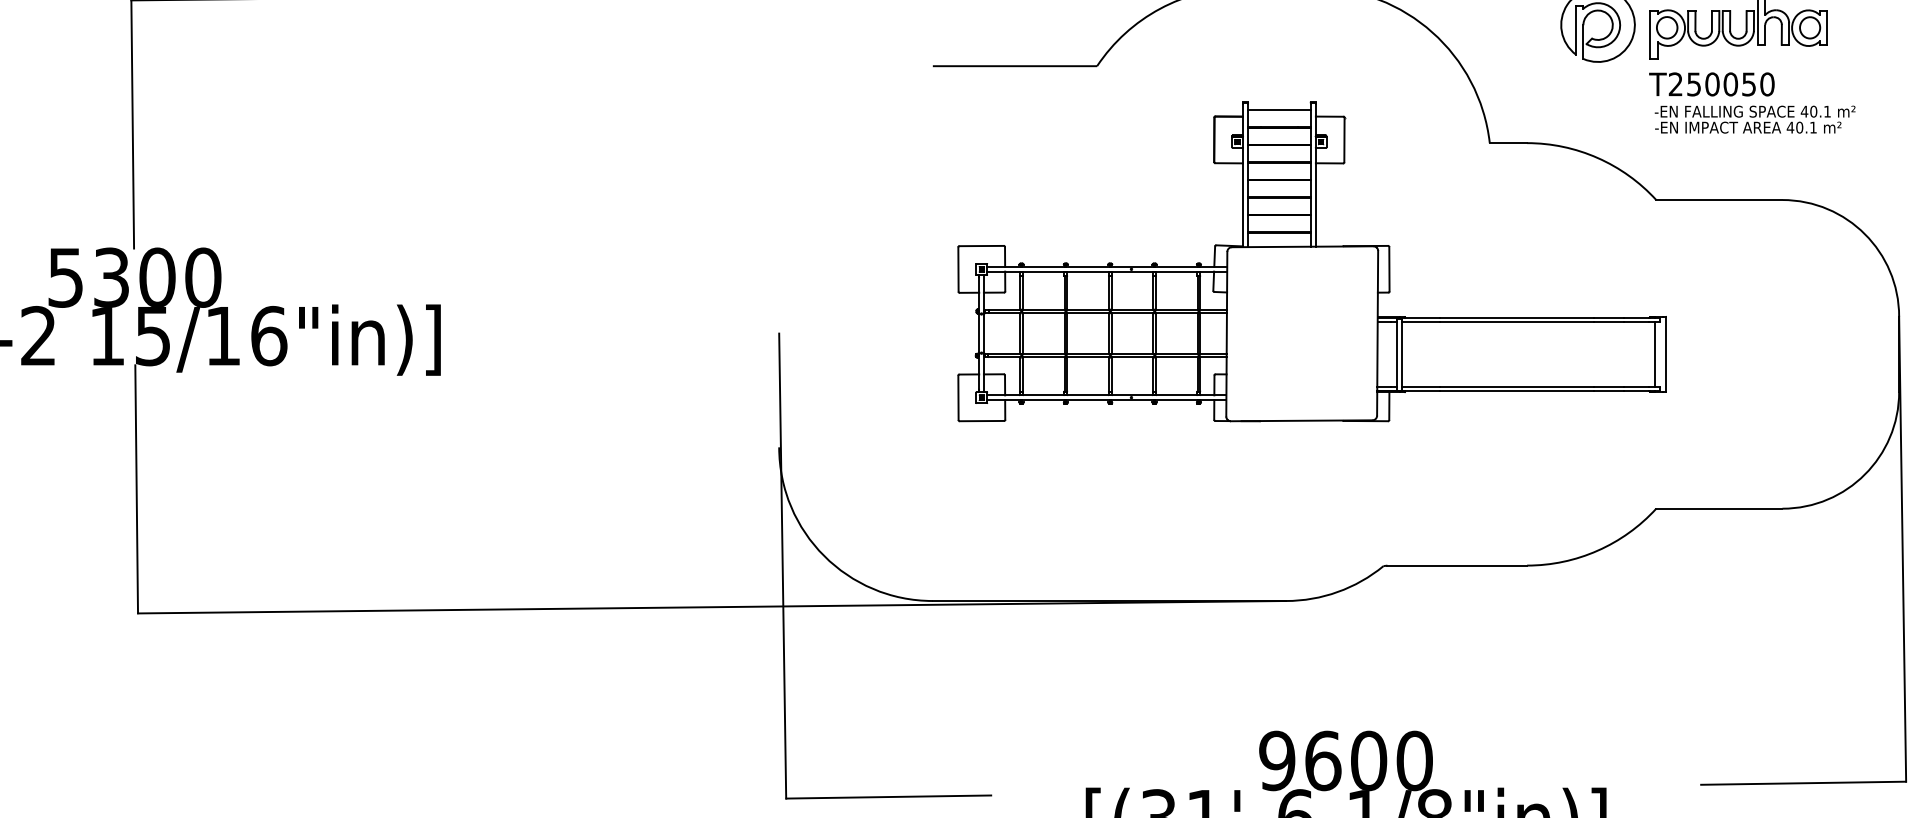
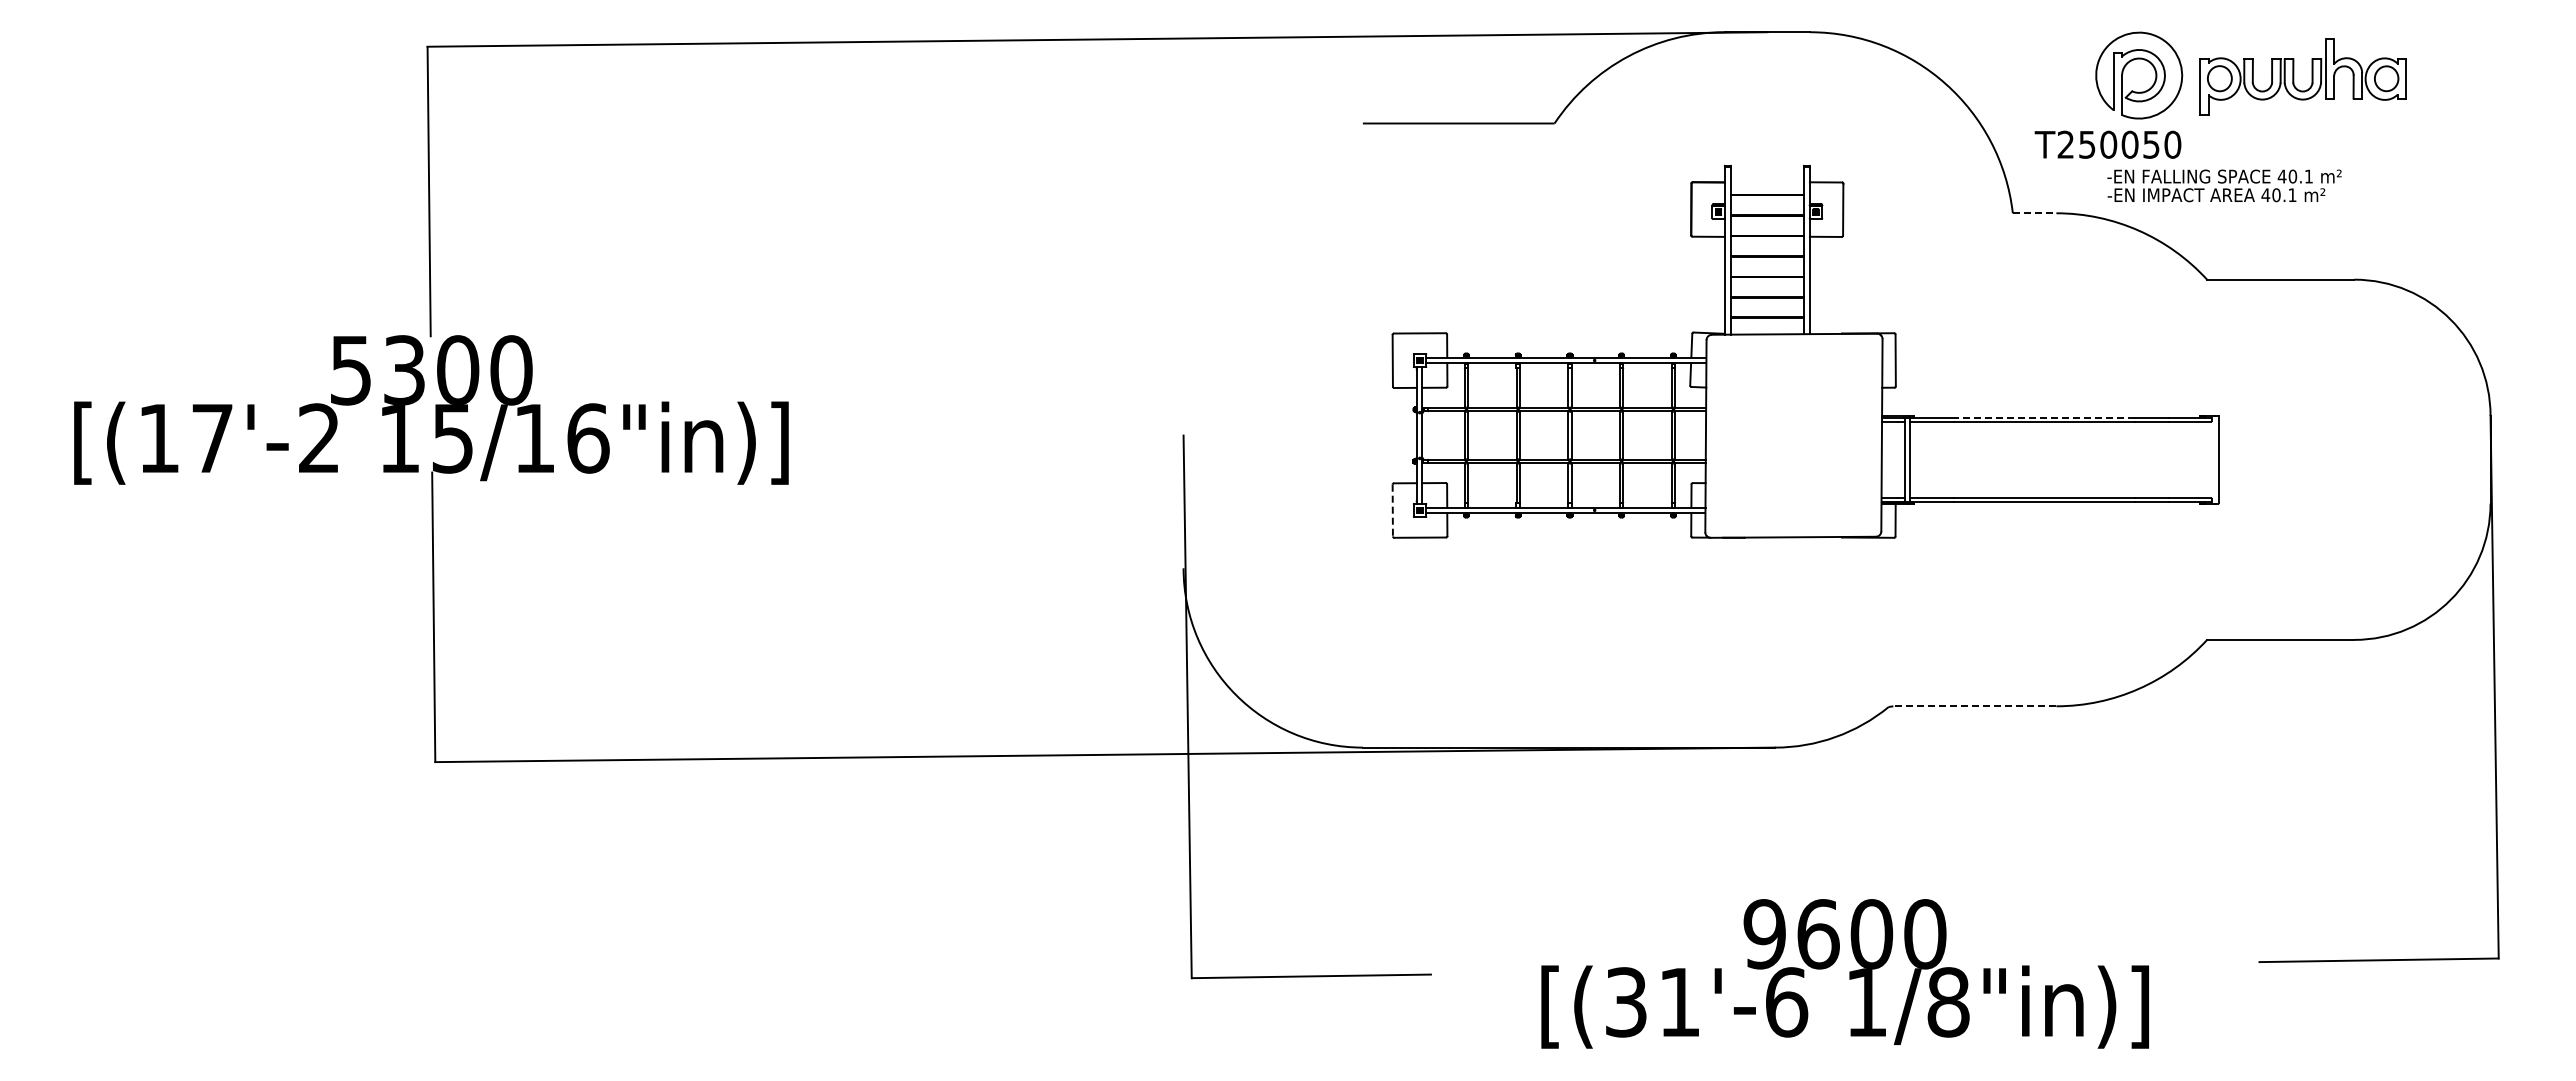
text: (1711, 84) -> (2107, 144), moved
line: (1278, 109) -> (1766, 174), removed
text: (1755, 119) -> (2224, 185), moved
line: (1508, 143) -> (2034, 213), solid -> dashed
line: (1516, 318) -> (2044, 417), solid -> dashed
line: (1654, 354) -> (2205, 459), removed
line: (958, 397) -> (1392, 510), solid -> dashed
line: (1456, 565) -> (1974, 706), solid -> dashed

